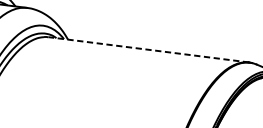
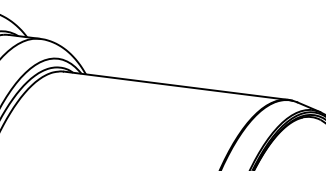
line: (148, 49) -> (175, 85), dashed -> solid

